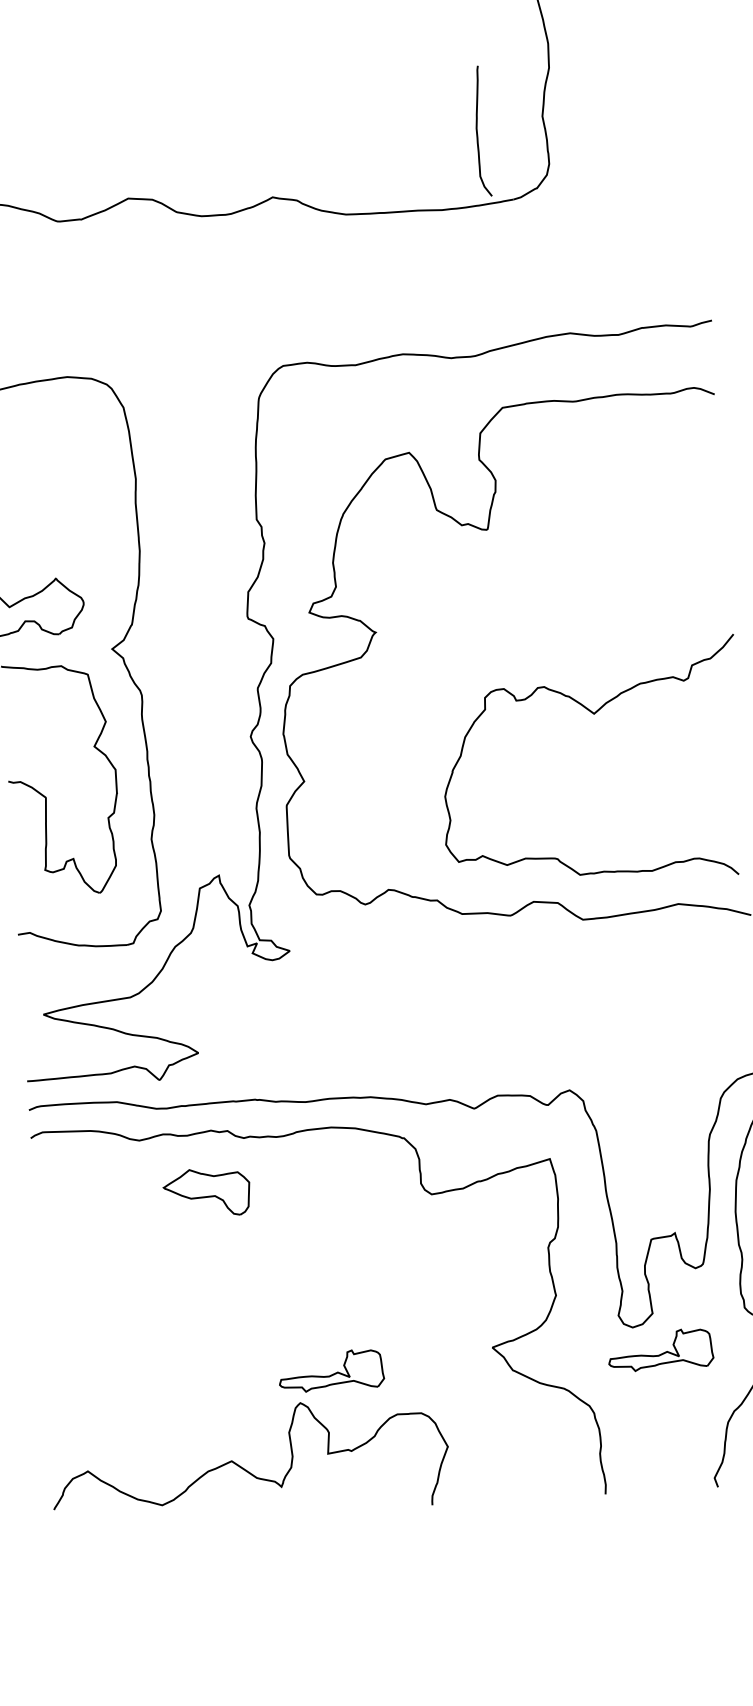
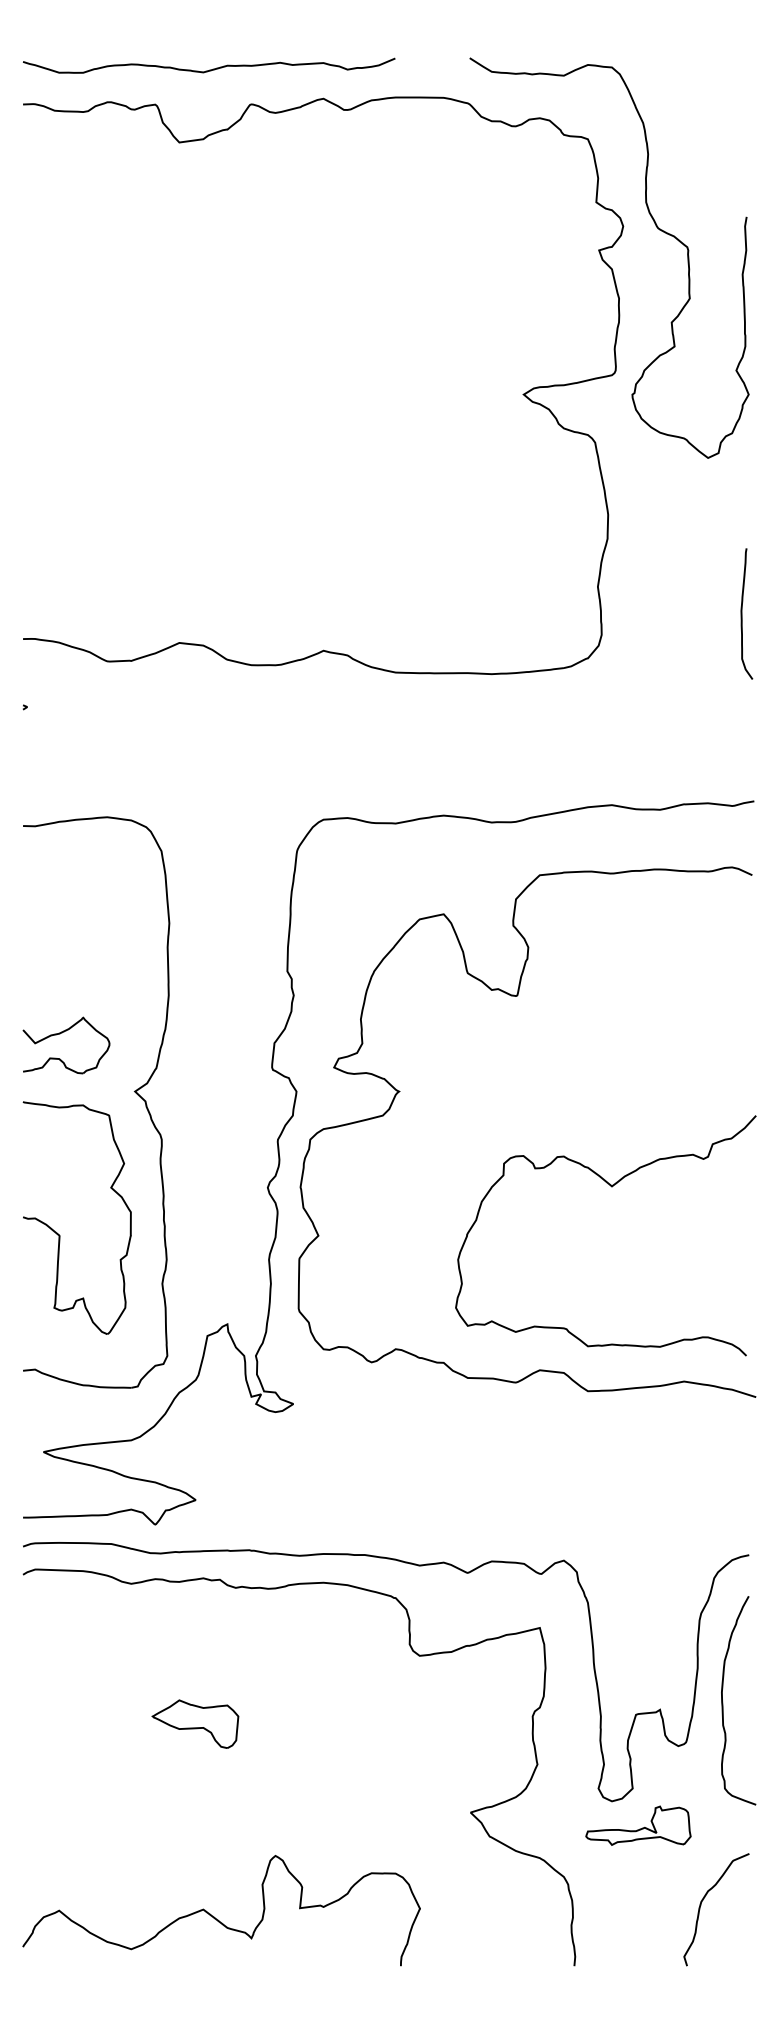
curve: (477, 131) -> (742, 613), moved
part: (206, 1192) -> (195, 1723), moved
part: (331, 1370) -> (308, 1825), removed

